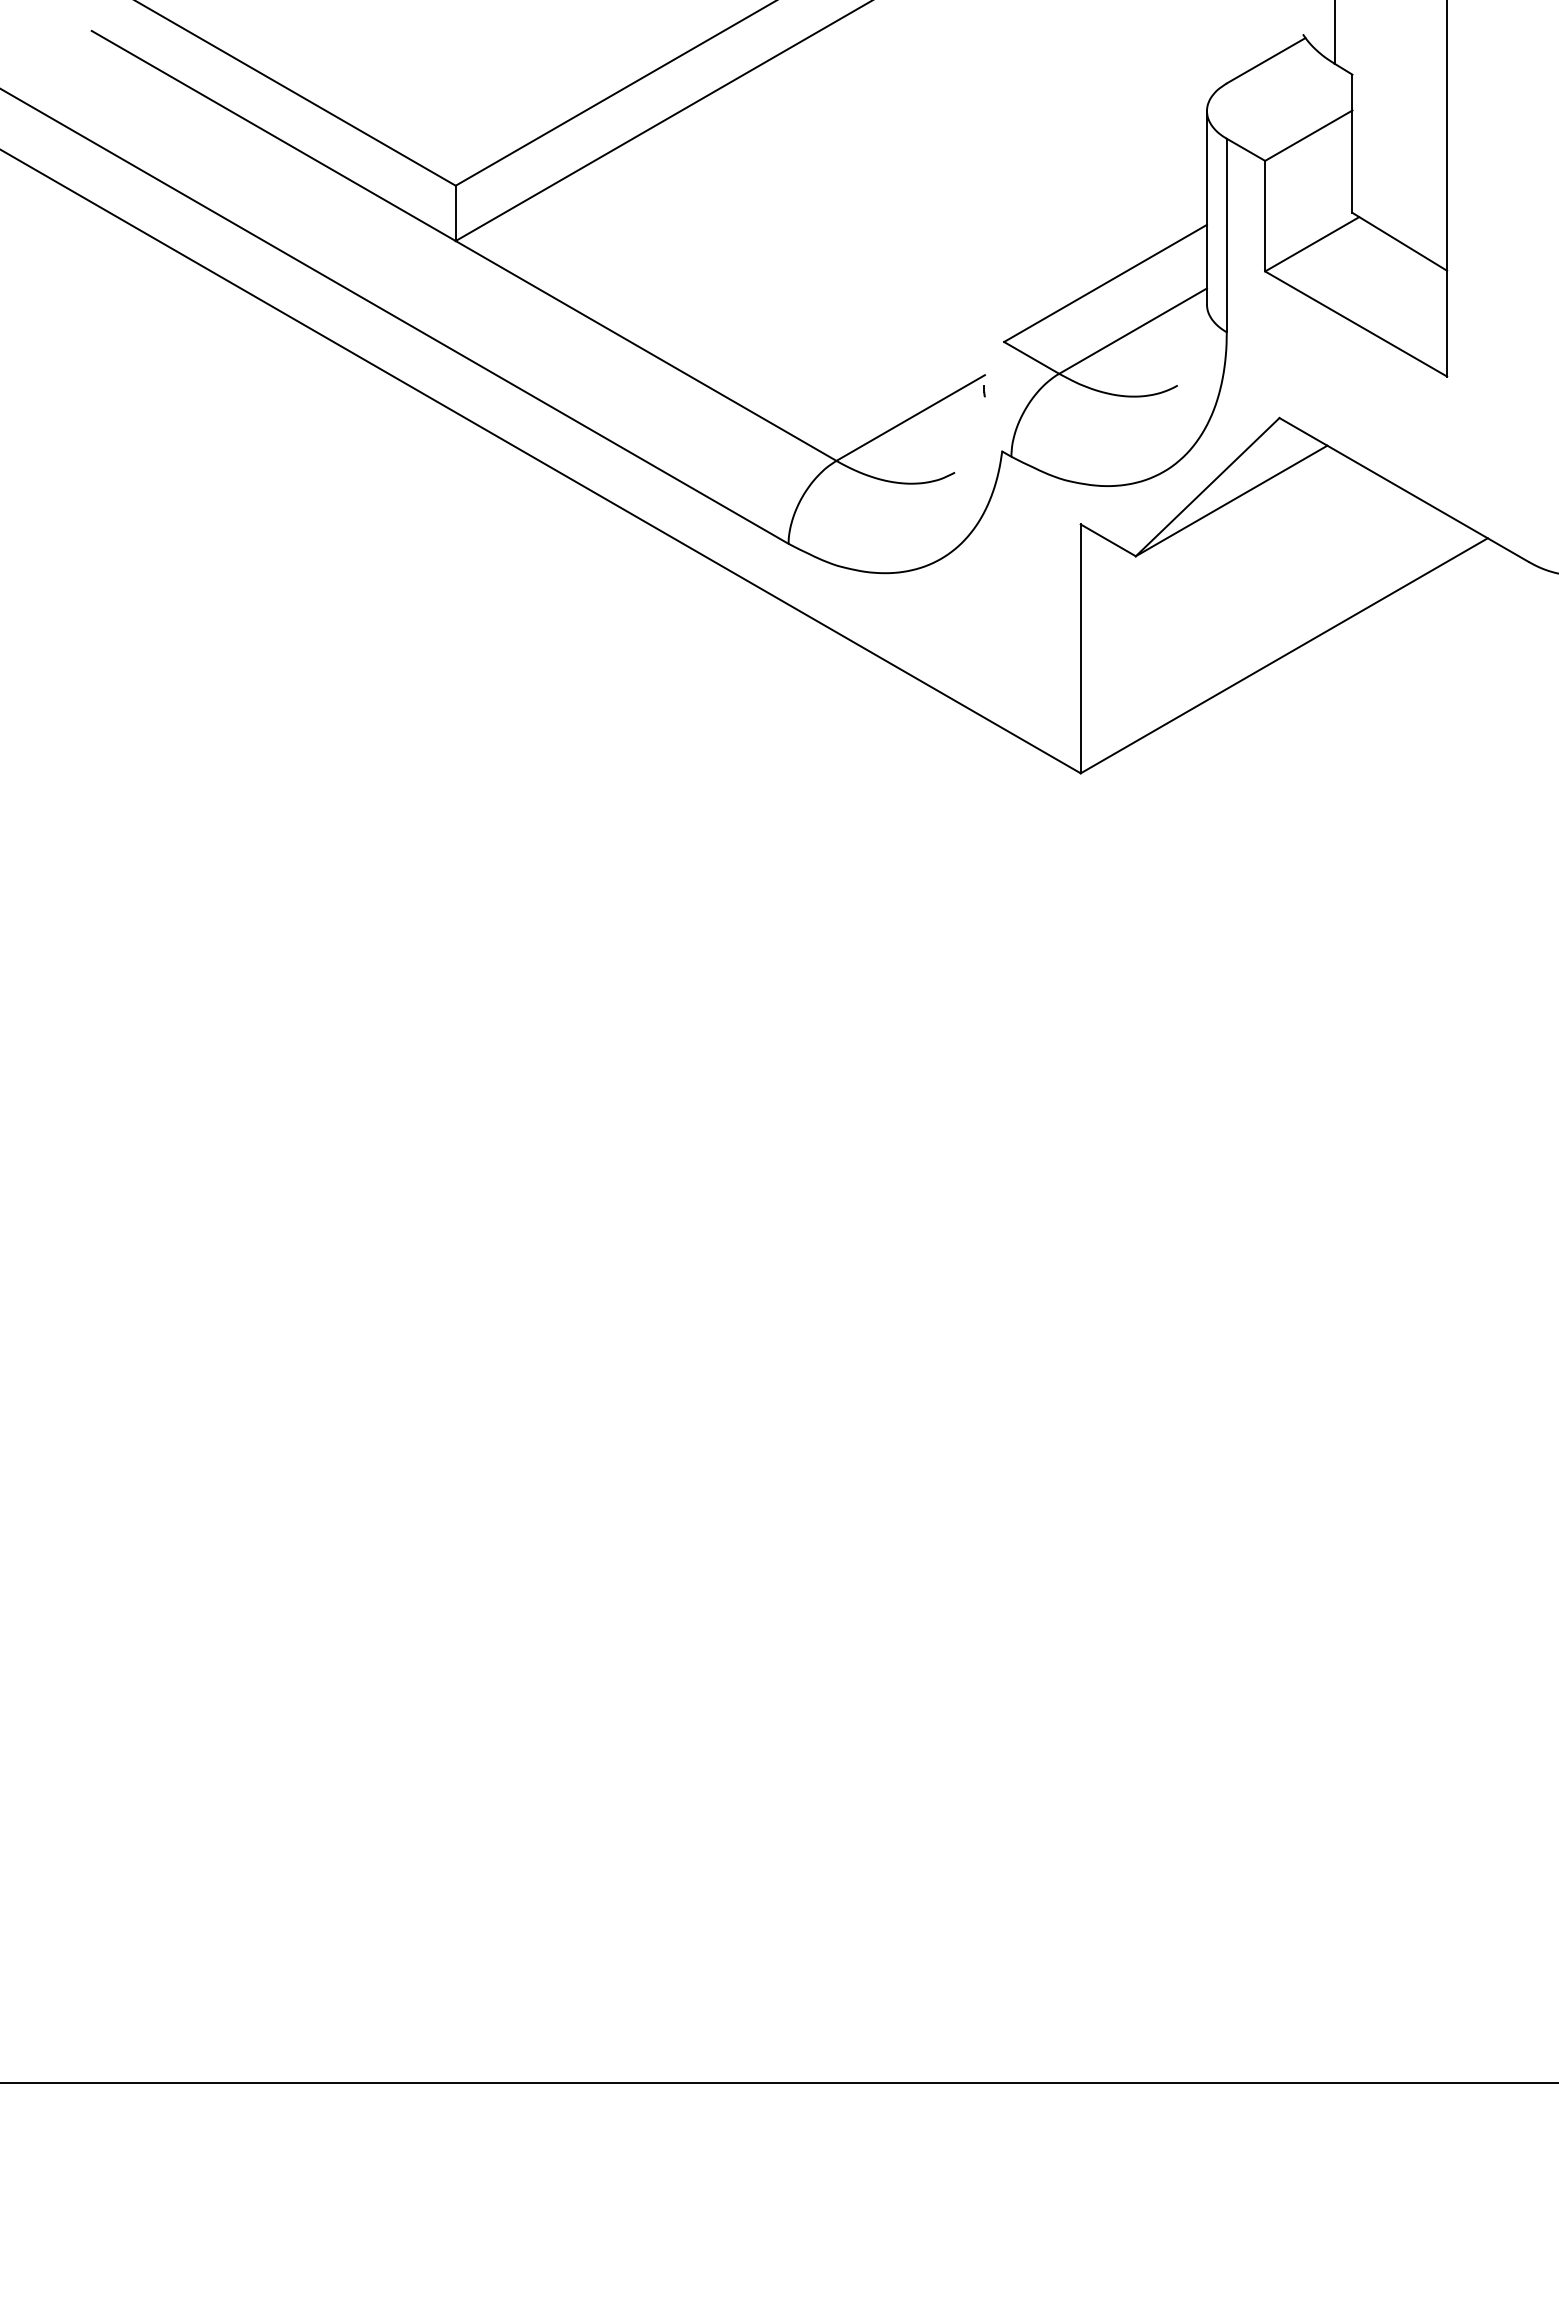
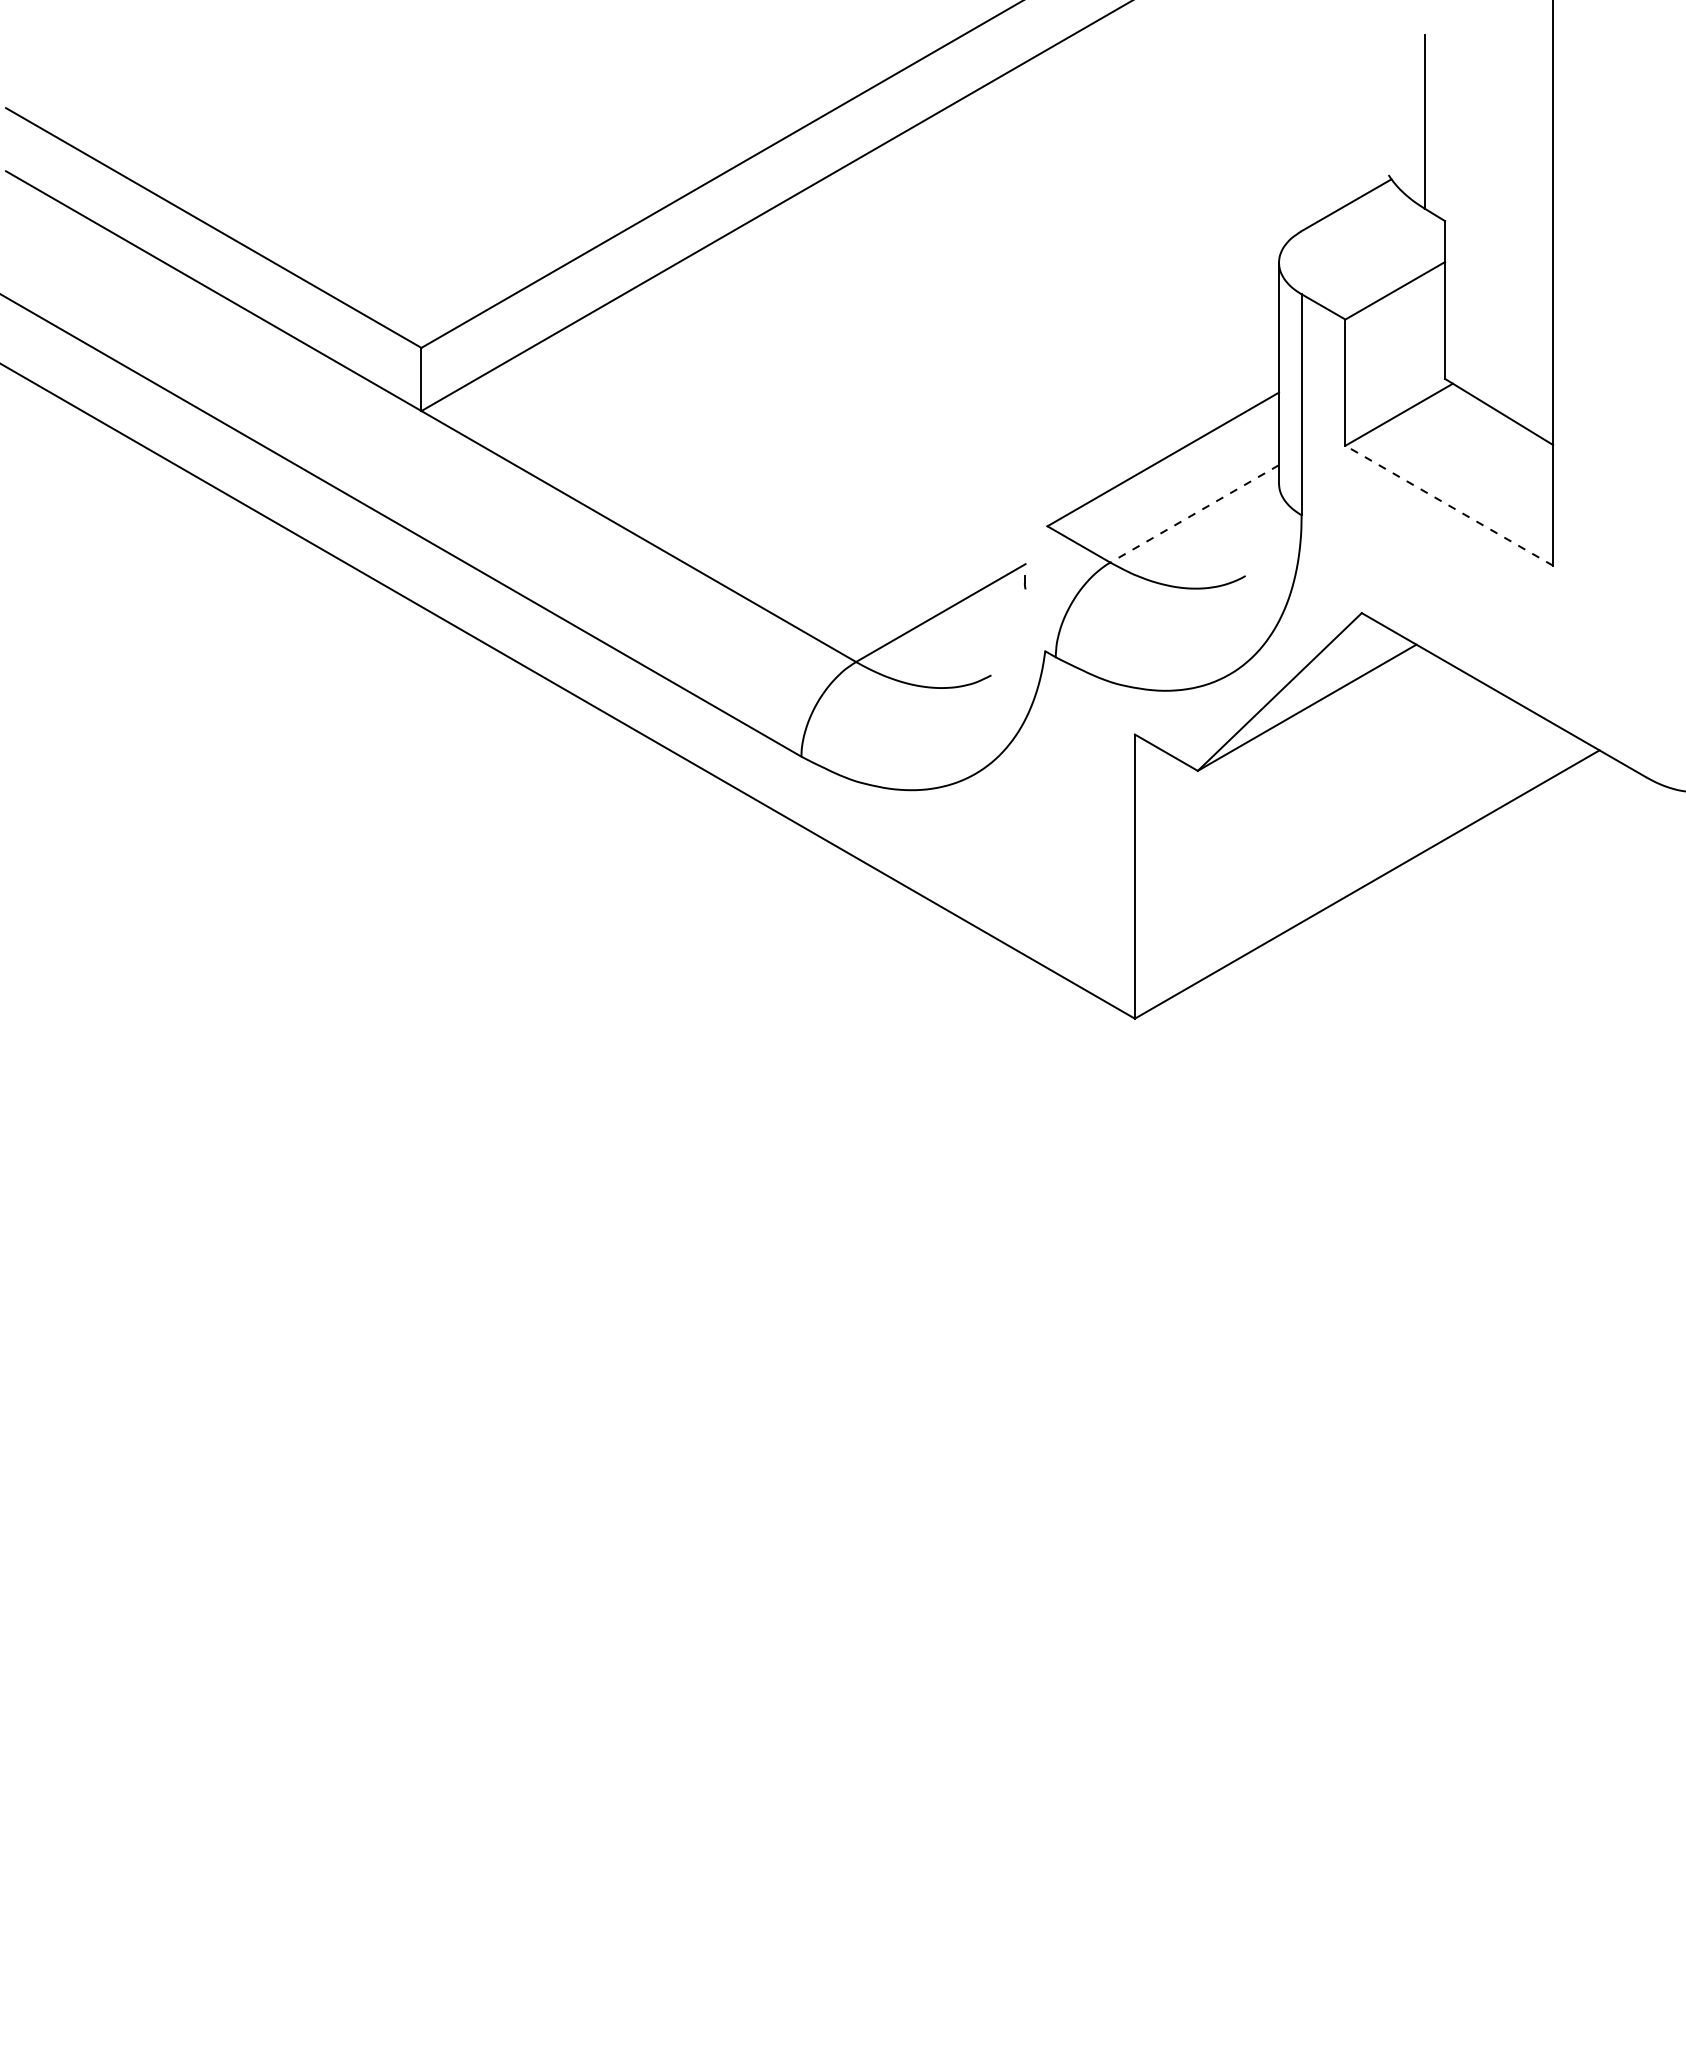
line: (1355, 323) -> (1448, 505), solid -> dashed
line: (1132, 331) -> (1193, 514), solid -> dashed

